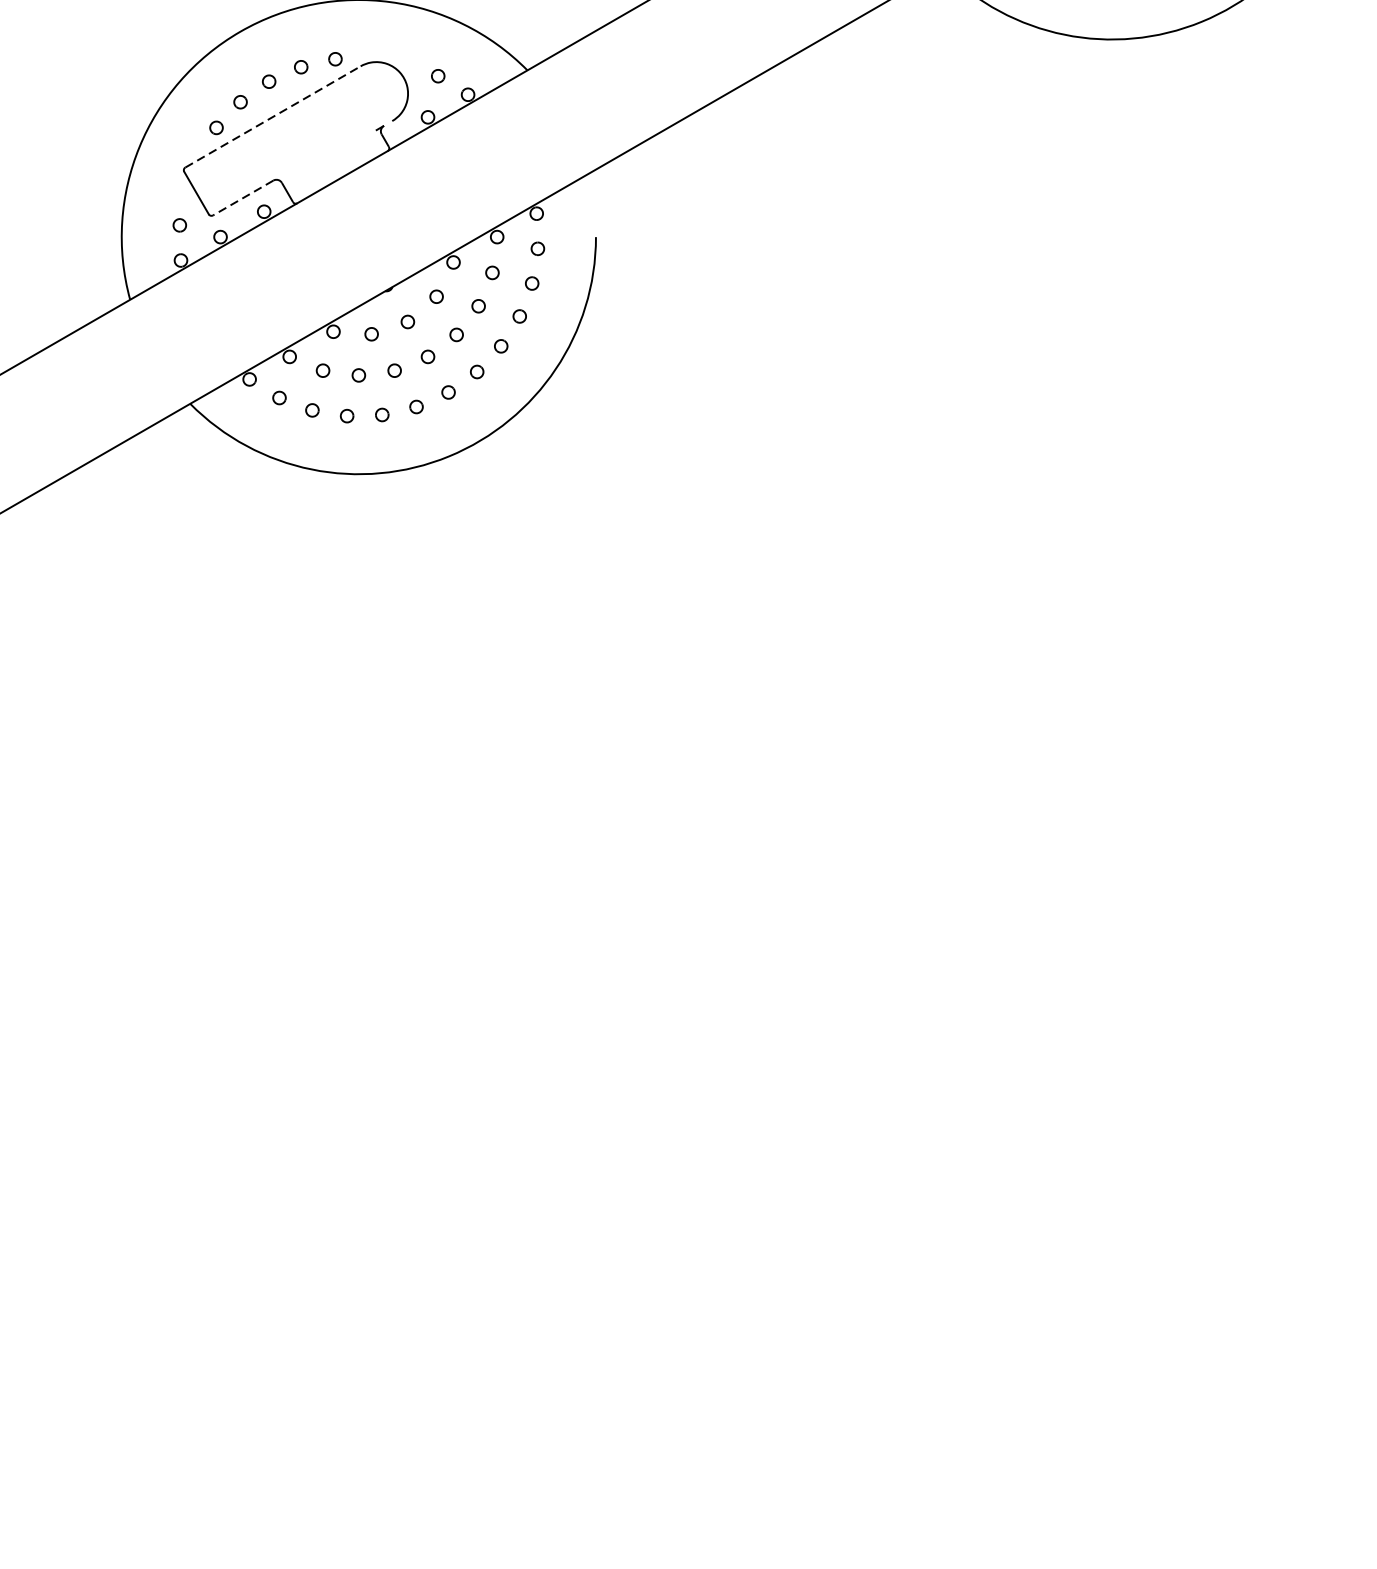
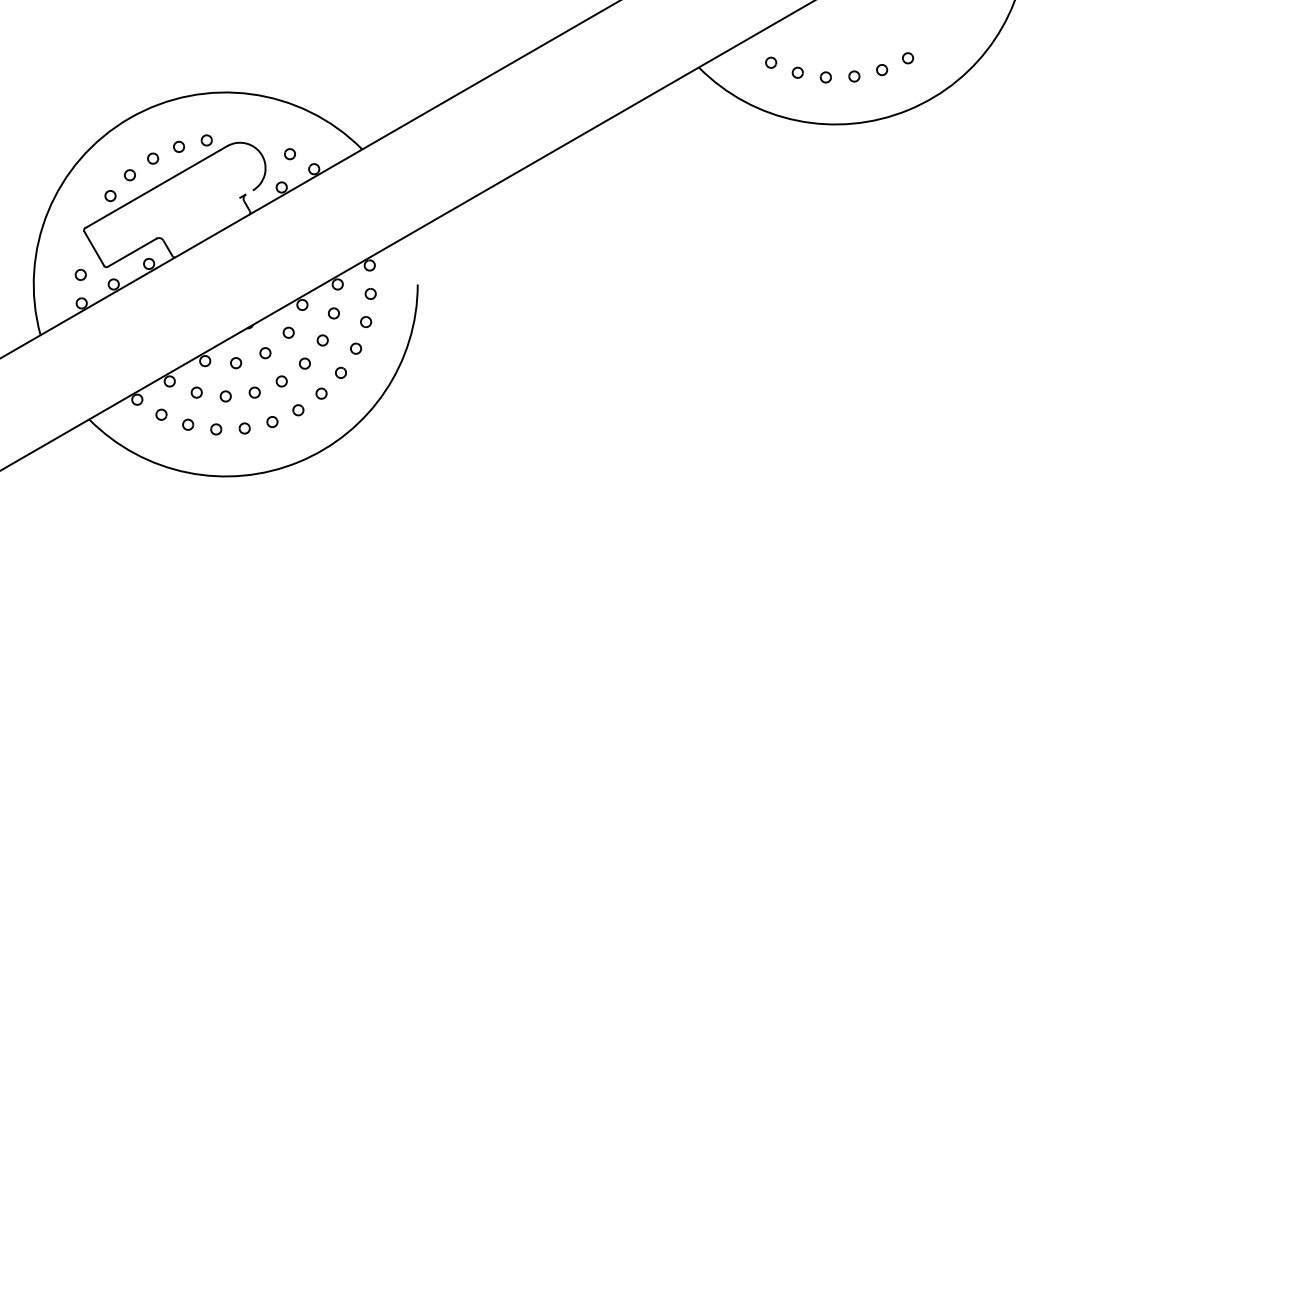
line: (273, 117) -> (156, 187), dashed -> solid
line: (242, 198) -> (131, 253), dashed -> solid

